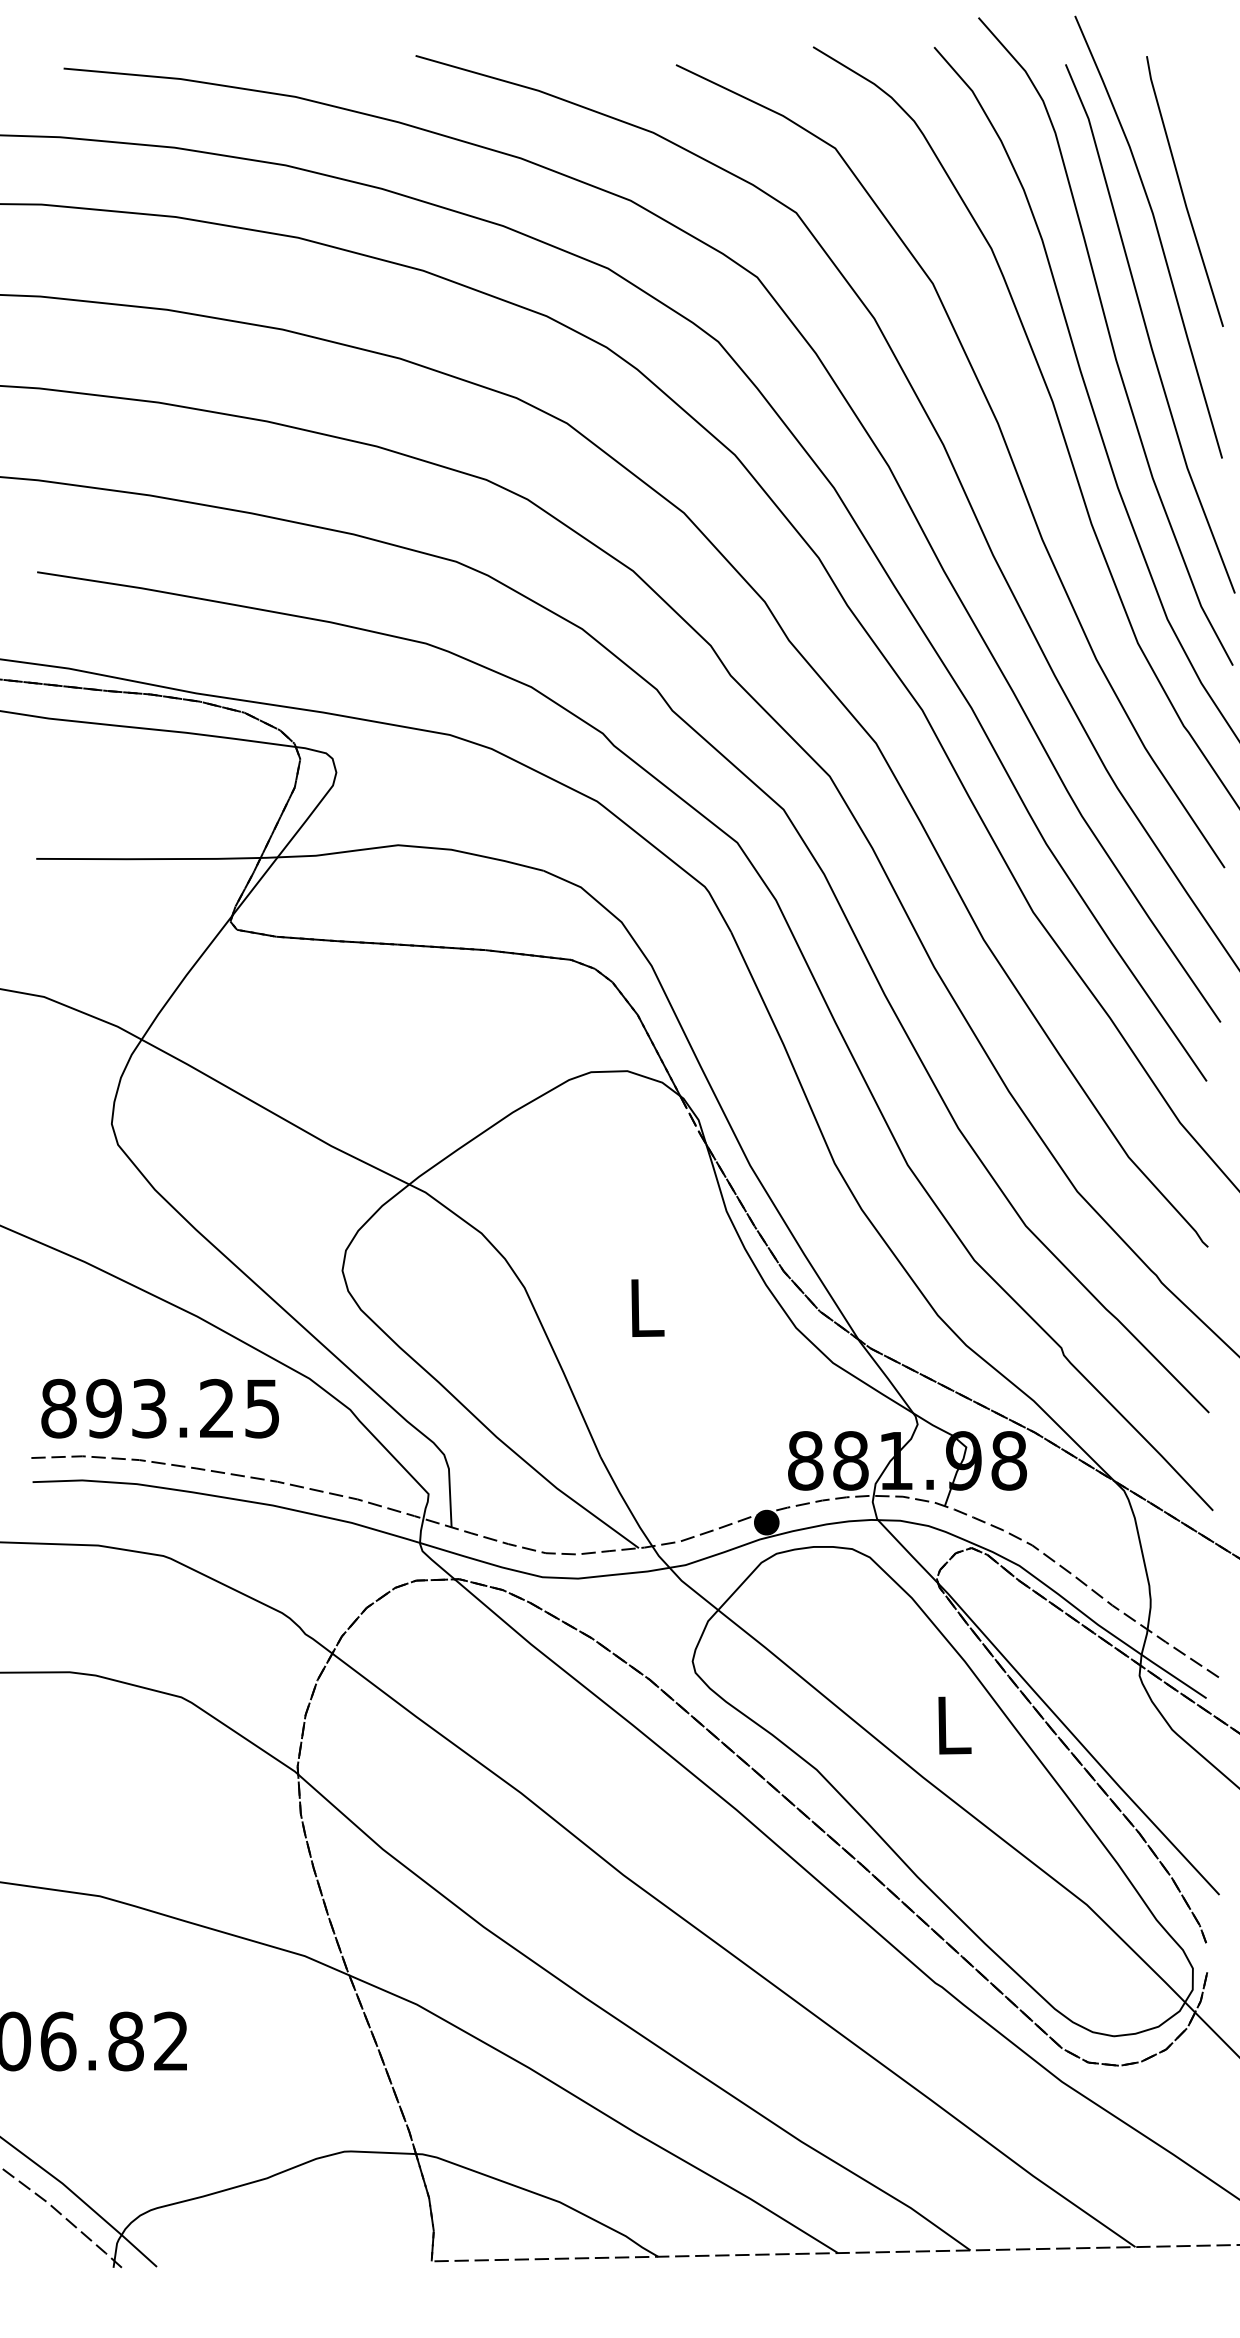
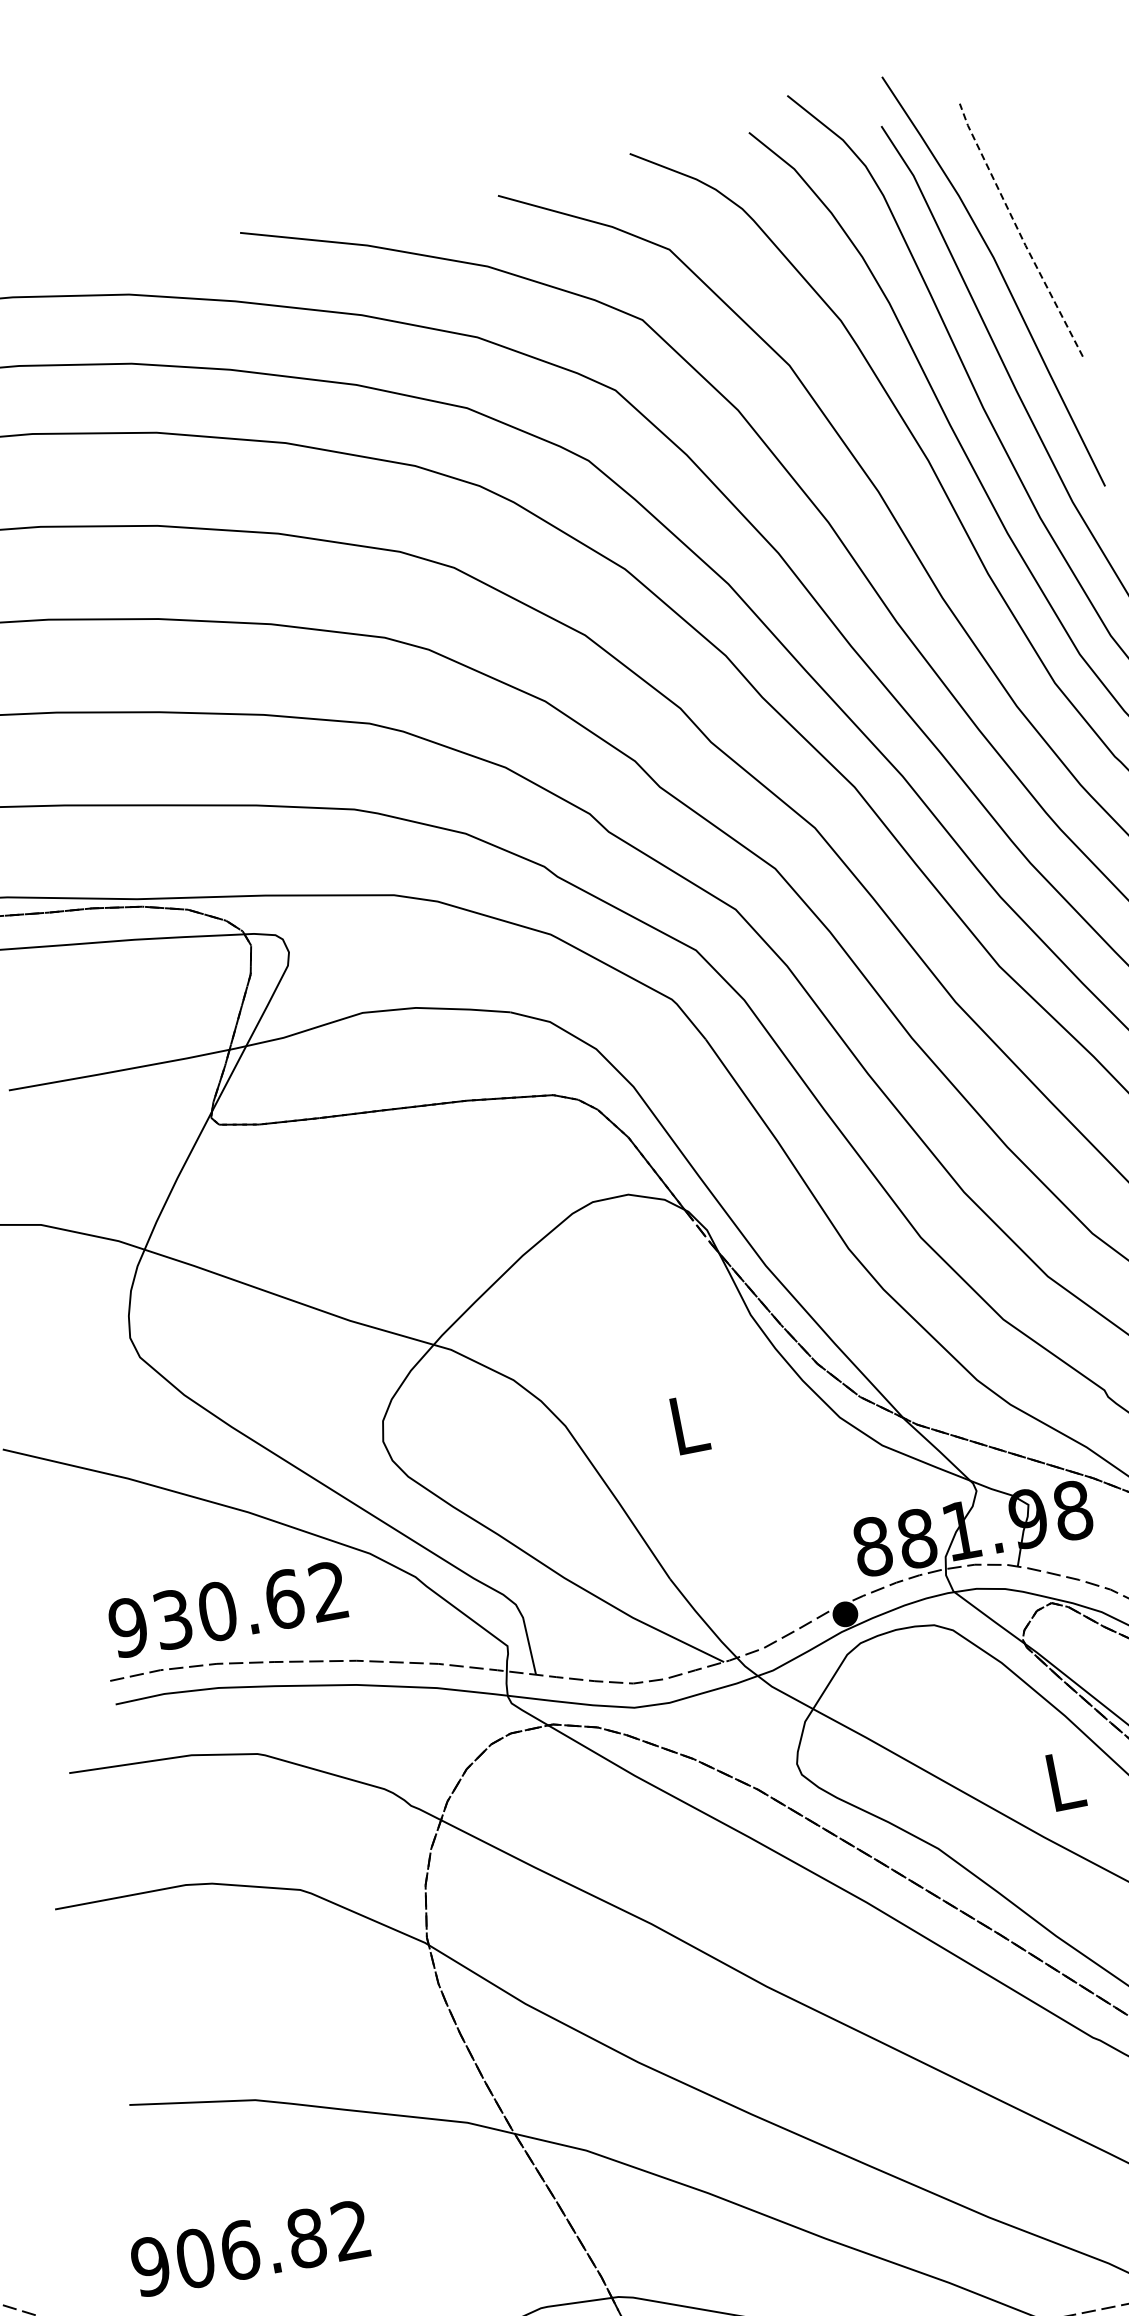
line: (1182, 192) -> (1019, 231), solid -> dashed
text: (159, 1408) -> (227, 1609), 893.25 -> 930.62

